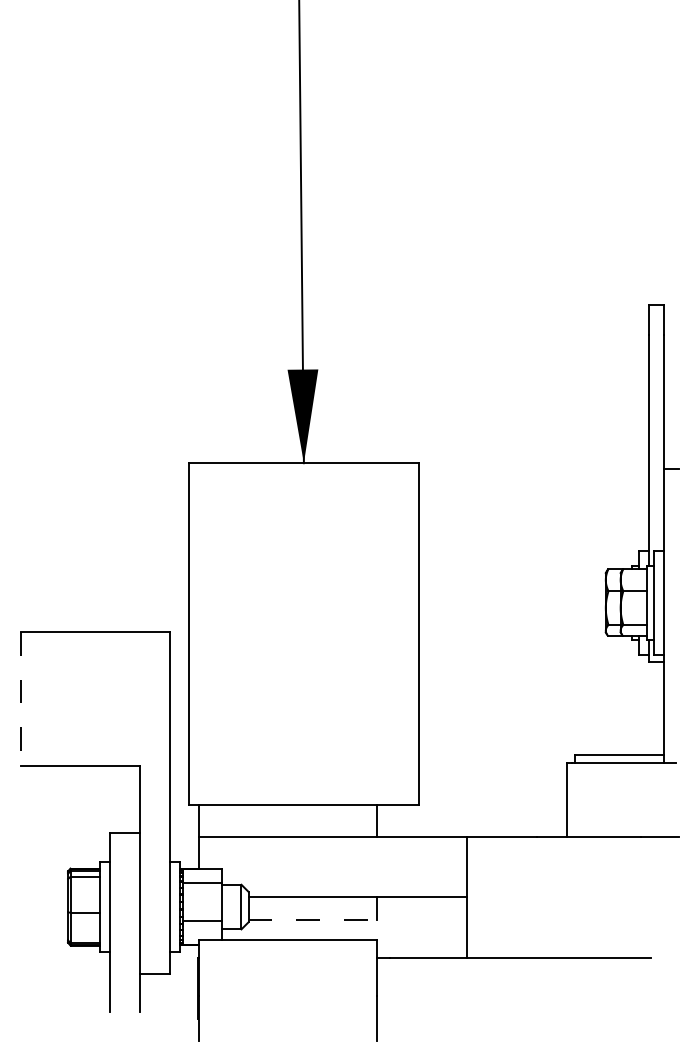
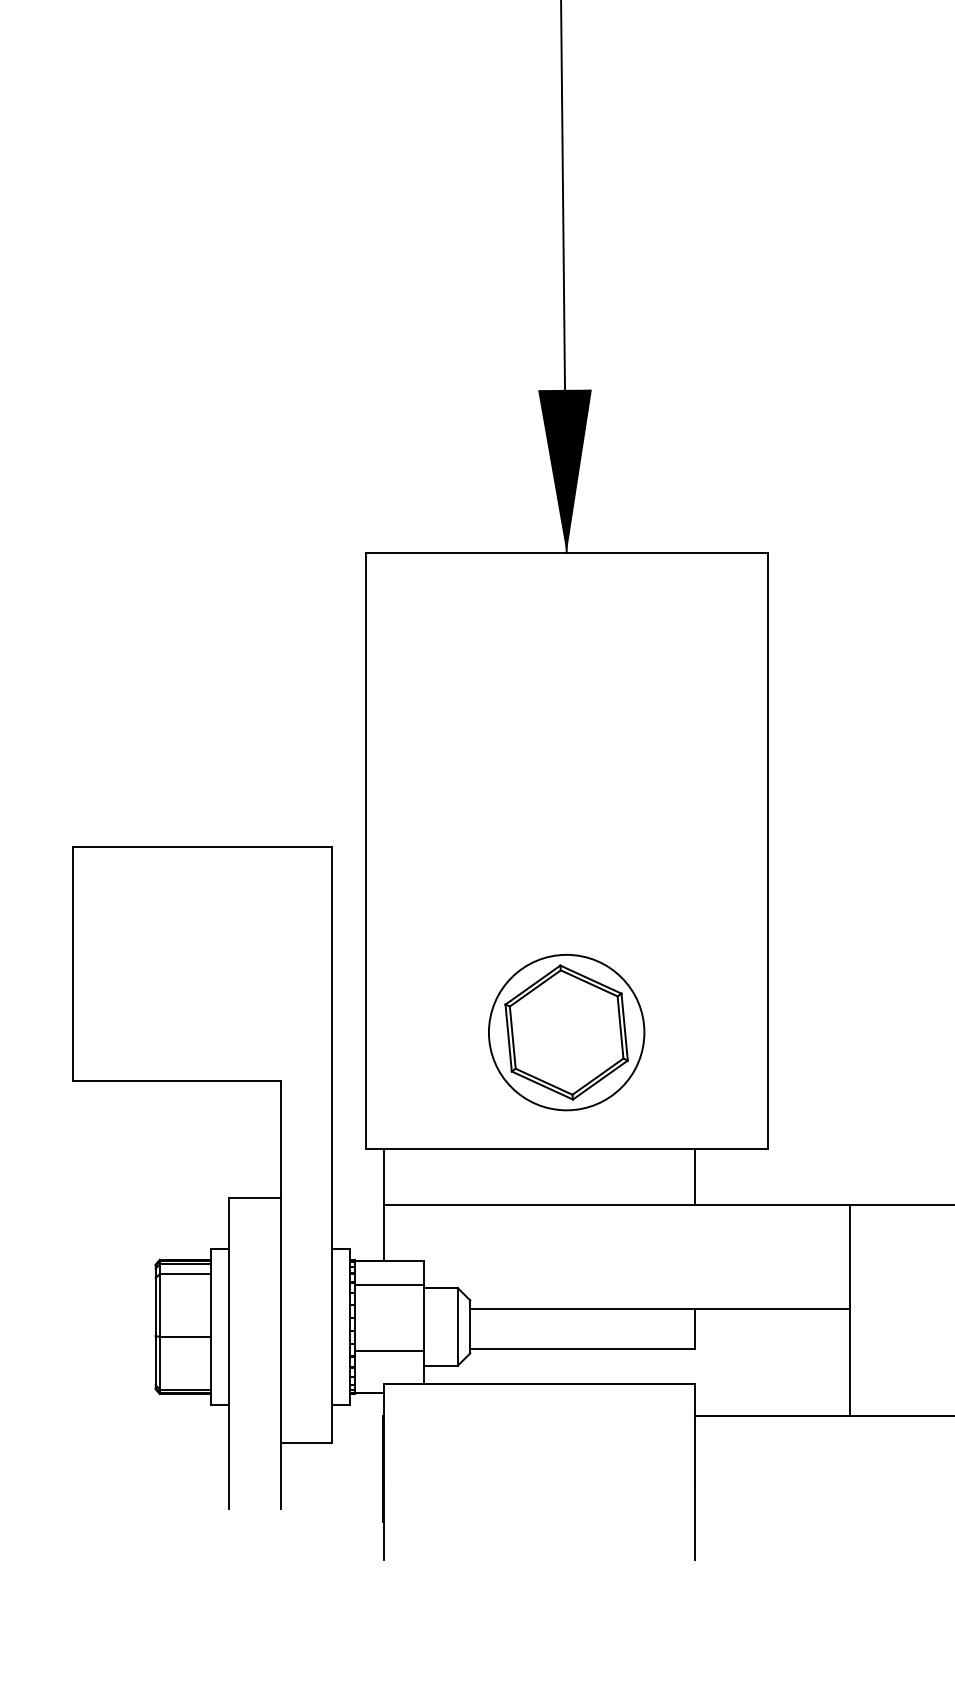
line: (20, 698) -> (72, 963), dashed -> solid
part: (303, 737) -> (565, 1031), added
line: (313, 919) -> (583, 1348), dashed -> solid

